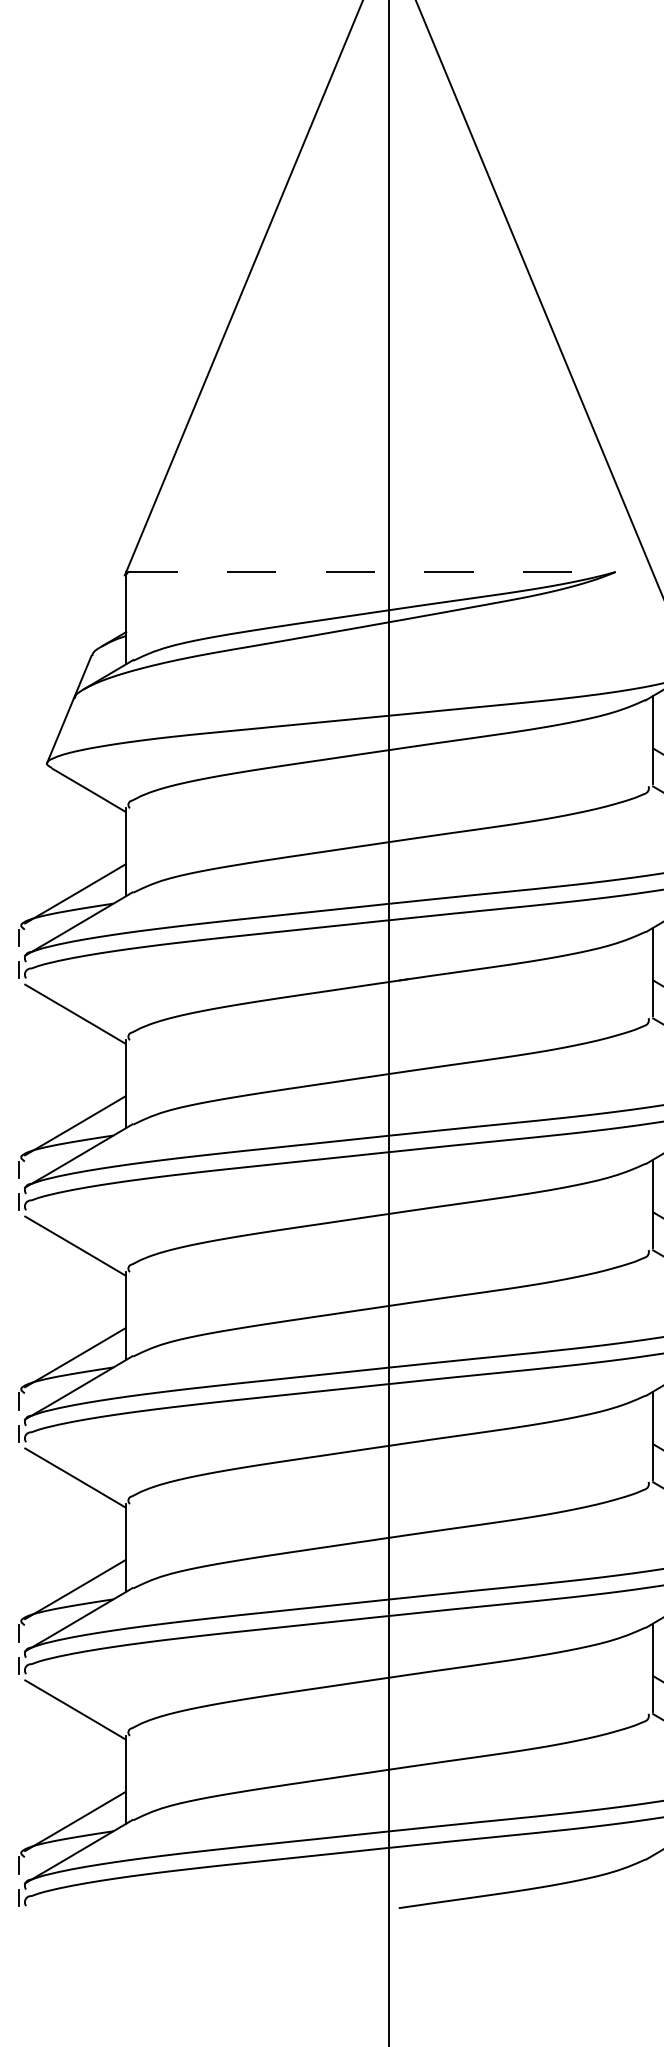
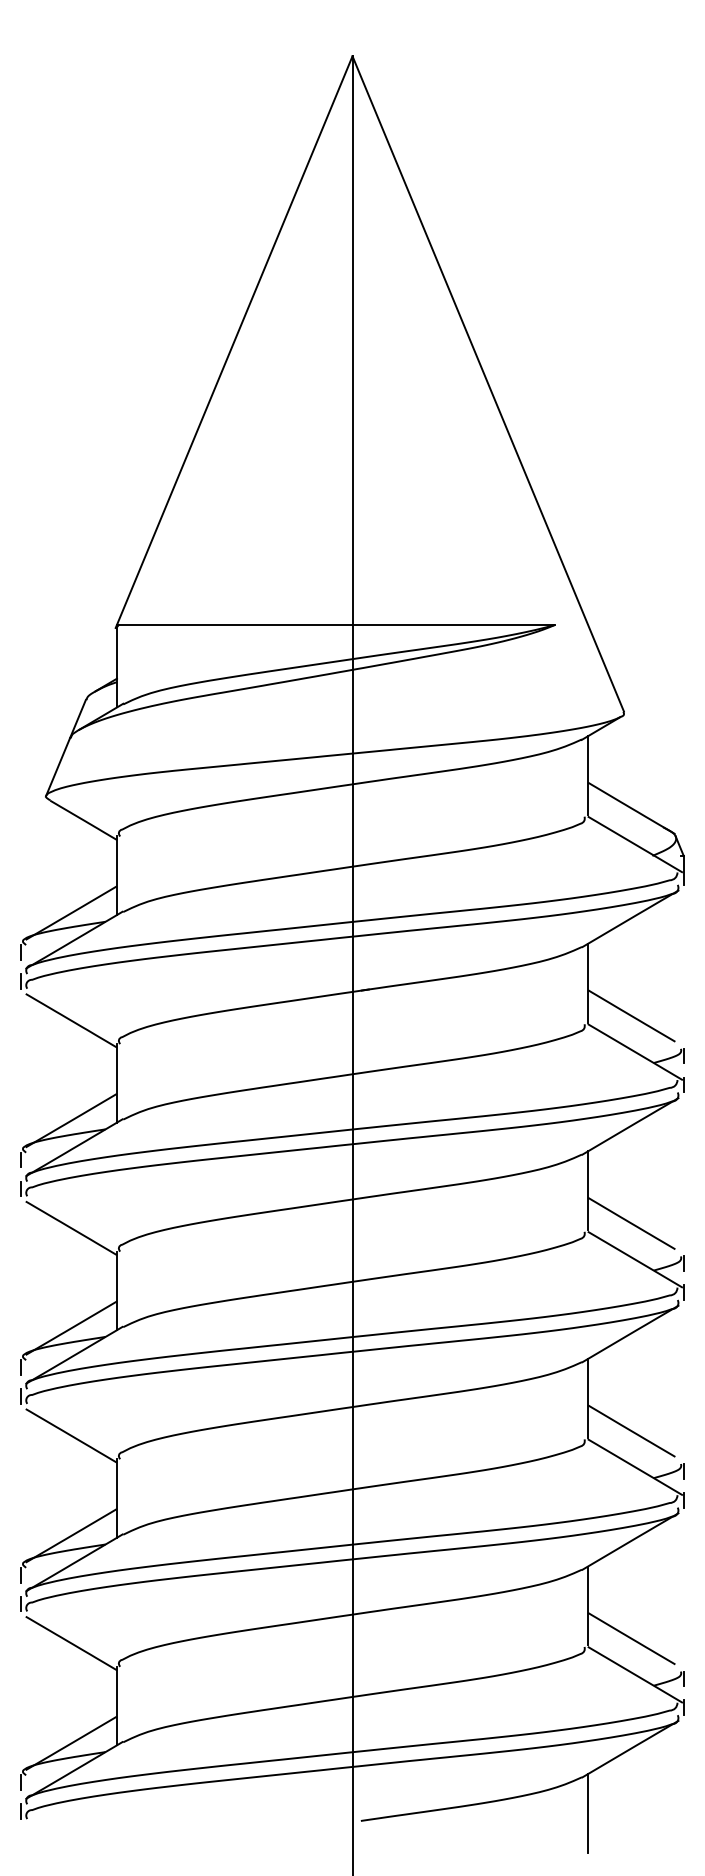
line: (372, 571) -> (337, 624), dashed -> solid
line: (653, 1899) -> (588, 1813), added

